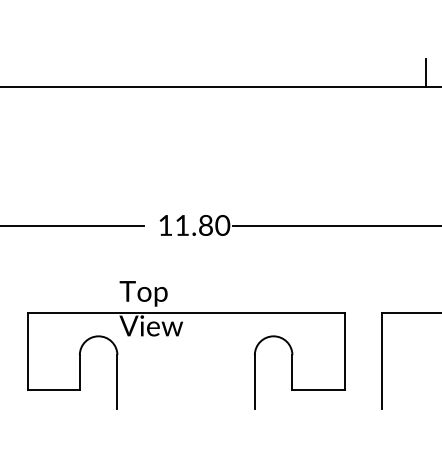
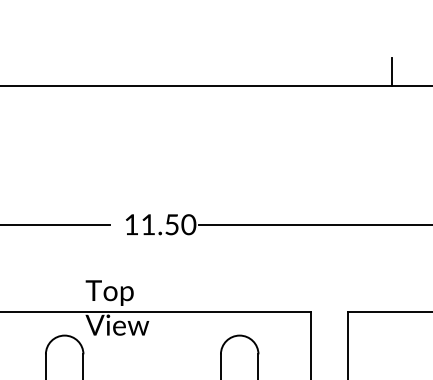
text: (205, 225) -> (171, 224), 11.80 -> 11.50

